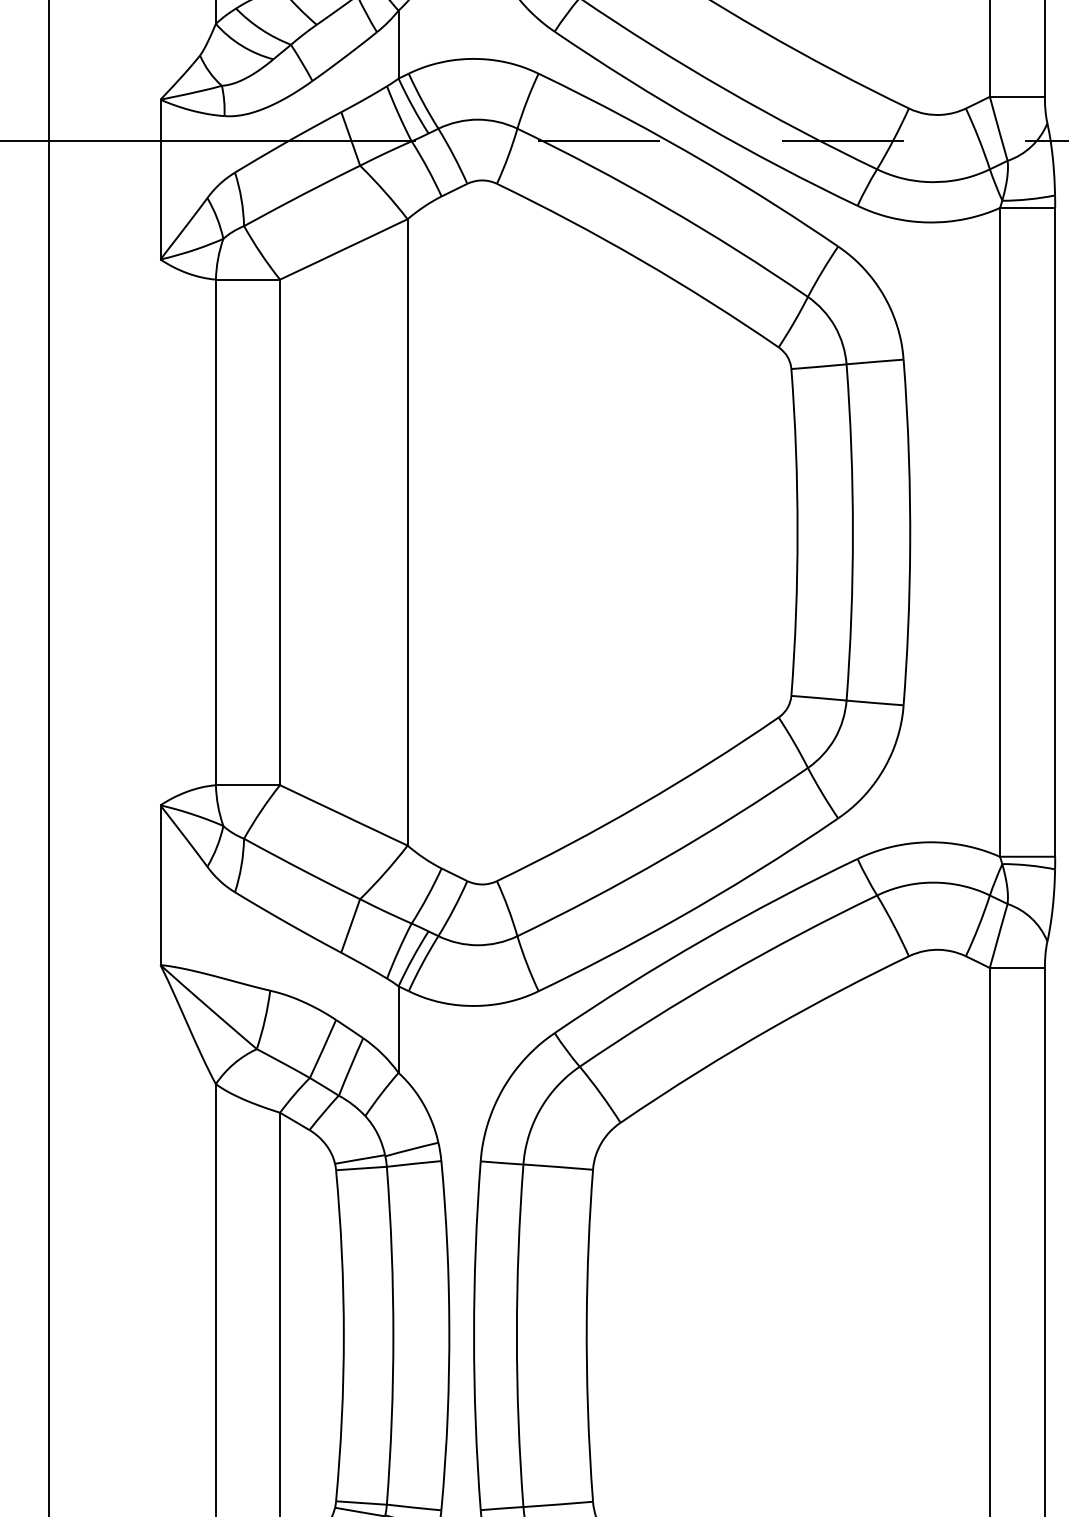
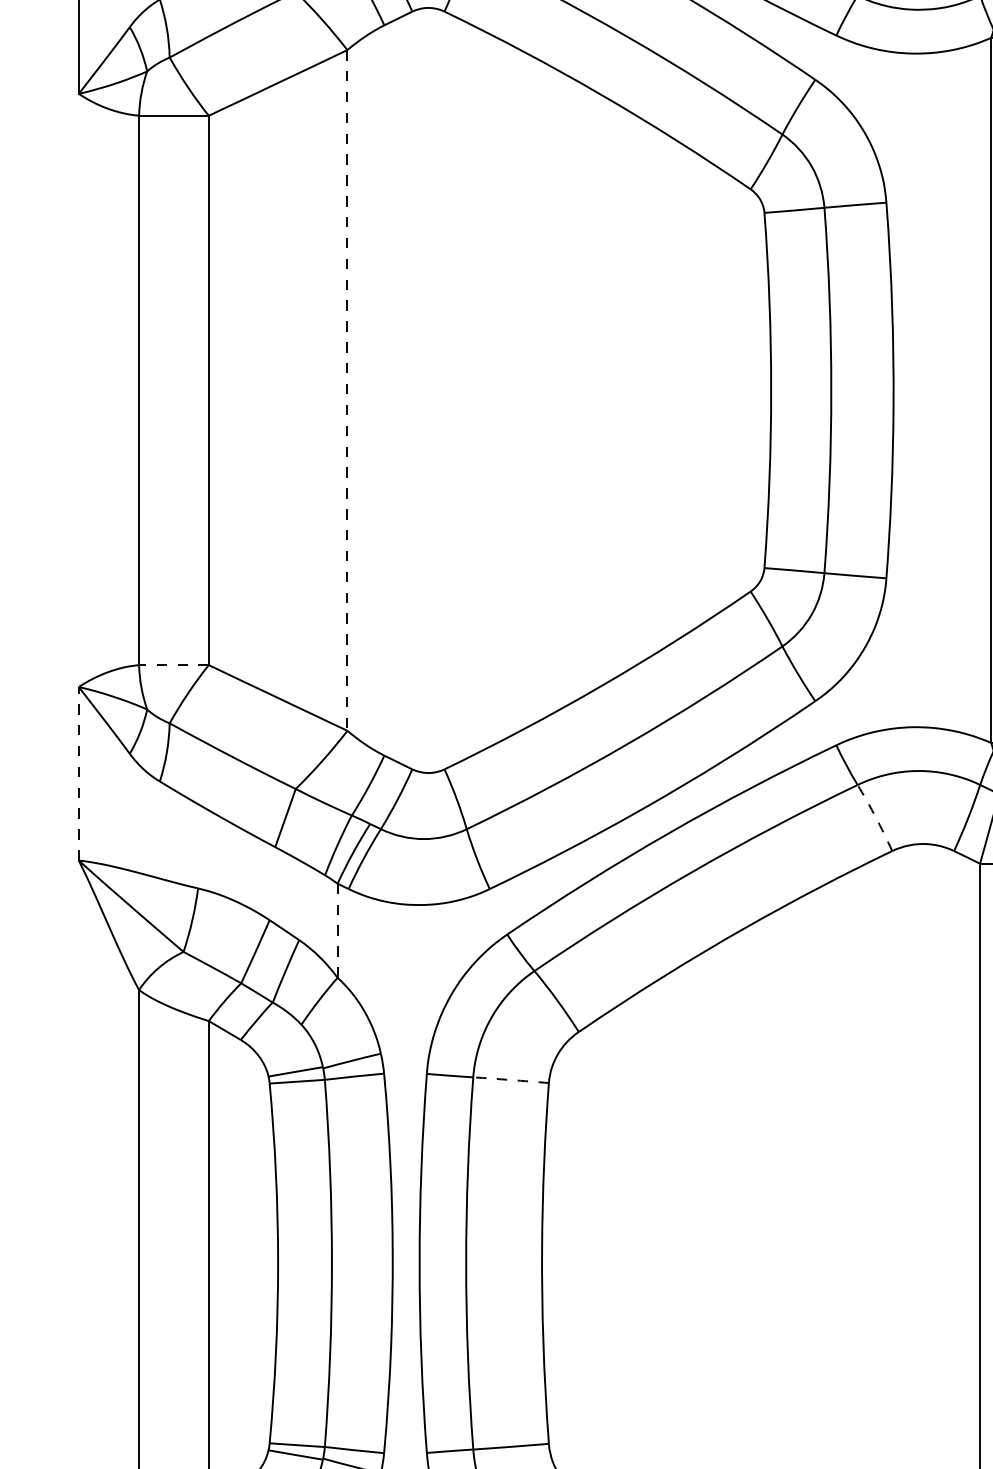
line: (407, 532) -> (347, 390), solid -> dashed
line: (247, 785) -> (173, 665), solid -> dashed
line: (160, 885) -> (78, 774), solid -> dashed
arc: (893, 925) -> (875, 817), solid -> dashed
line: (398, 1030) -> (337, 931), solid -> dashed
arc: (558, 1167) -> (511, 1080), solid -> dashed

